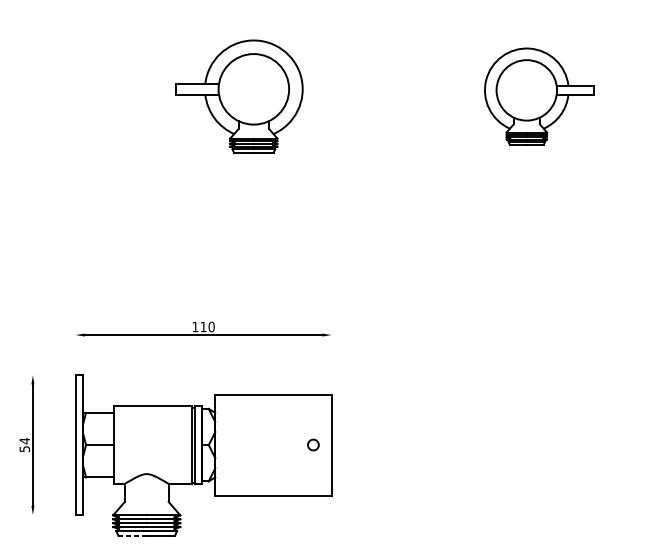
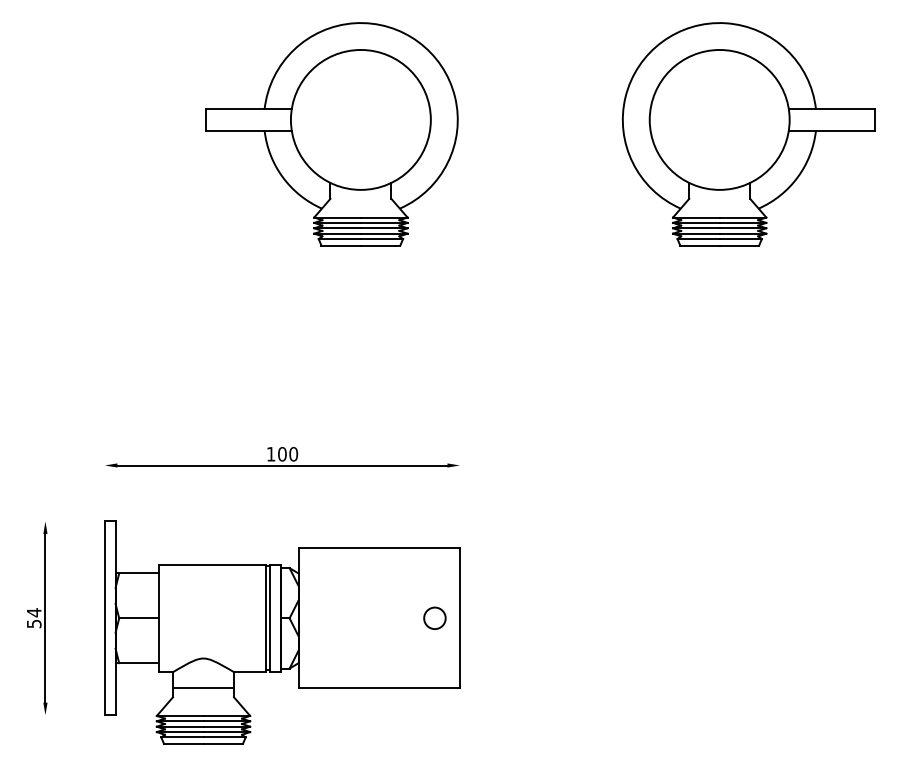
part: (238, 96) -> (331, 134), size x1.43
part: (539, 96) -> (748, 134), size x1.67
text: (203, 326) -> (282, 453), 110 -> 100
circle: (313, 444) -> (434, 617), size x1.43
line: (146, 495) -> (203, 688), added
line: (132, 535) -> (183, 743), dashed -> solid

